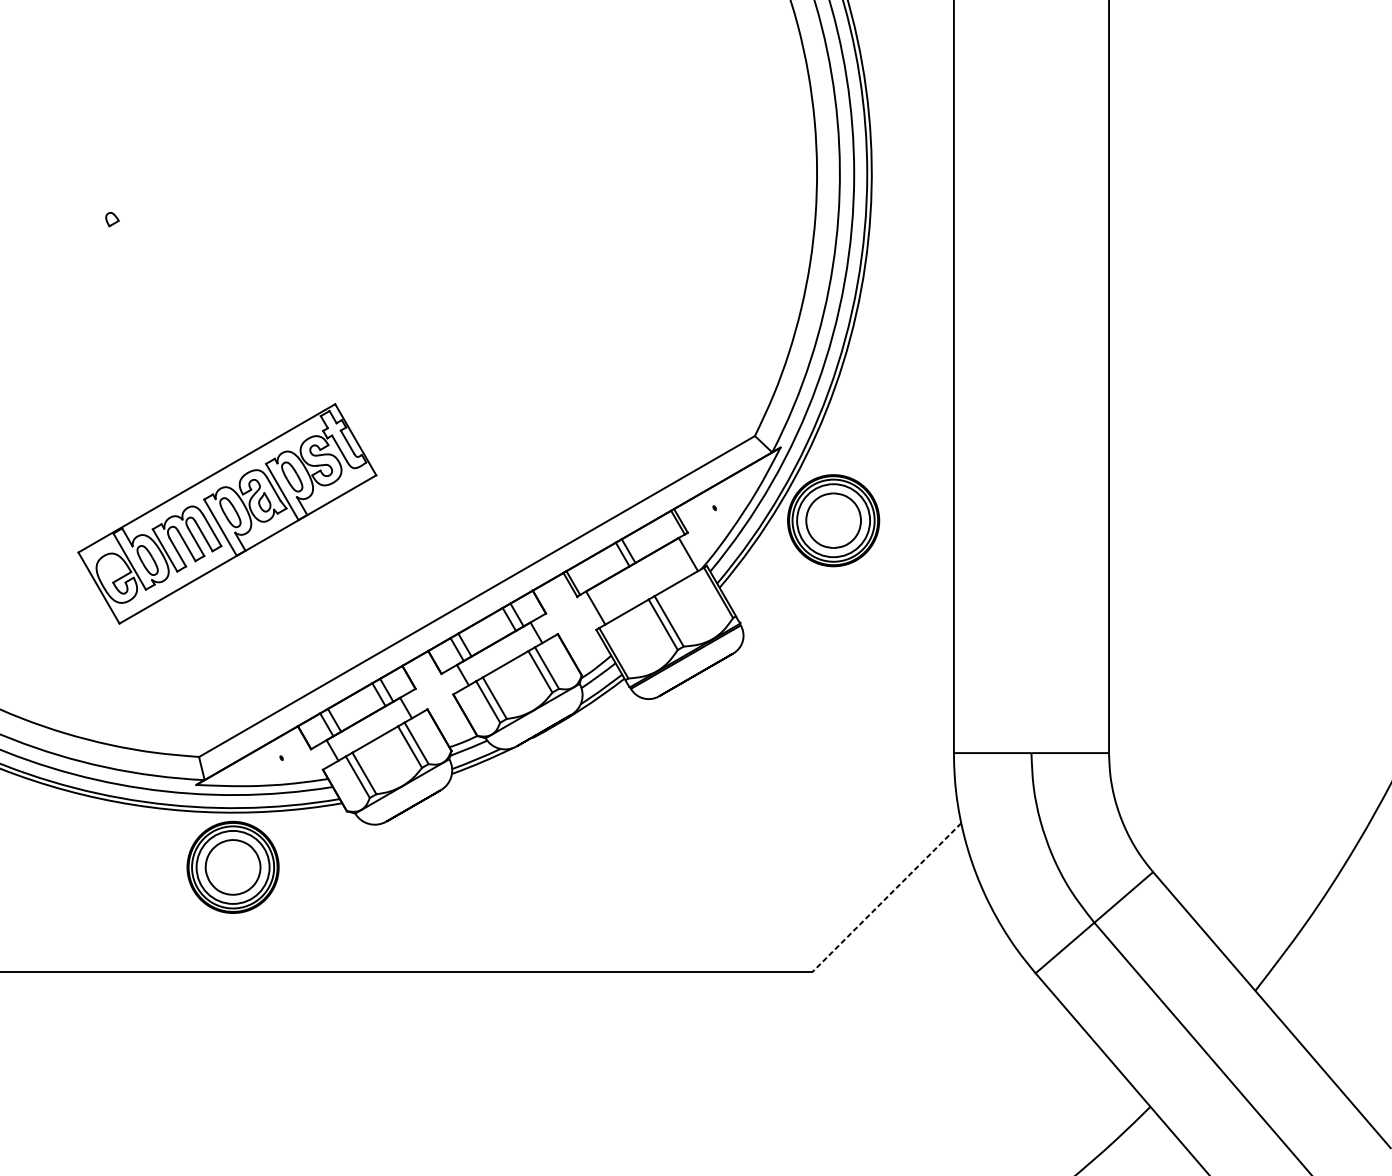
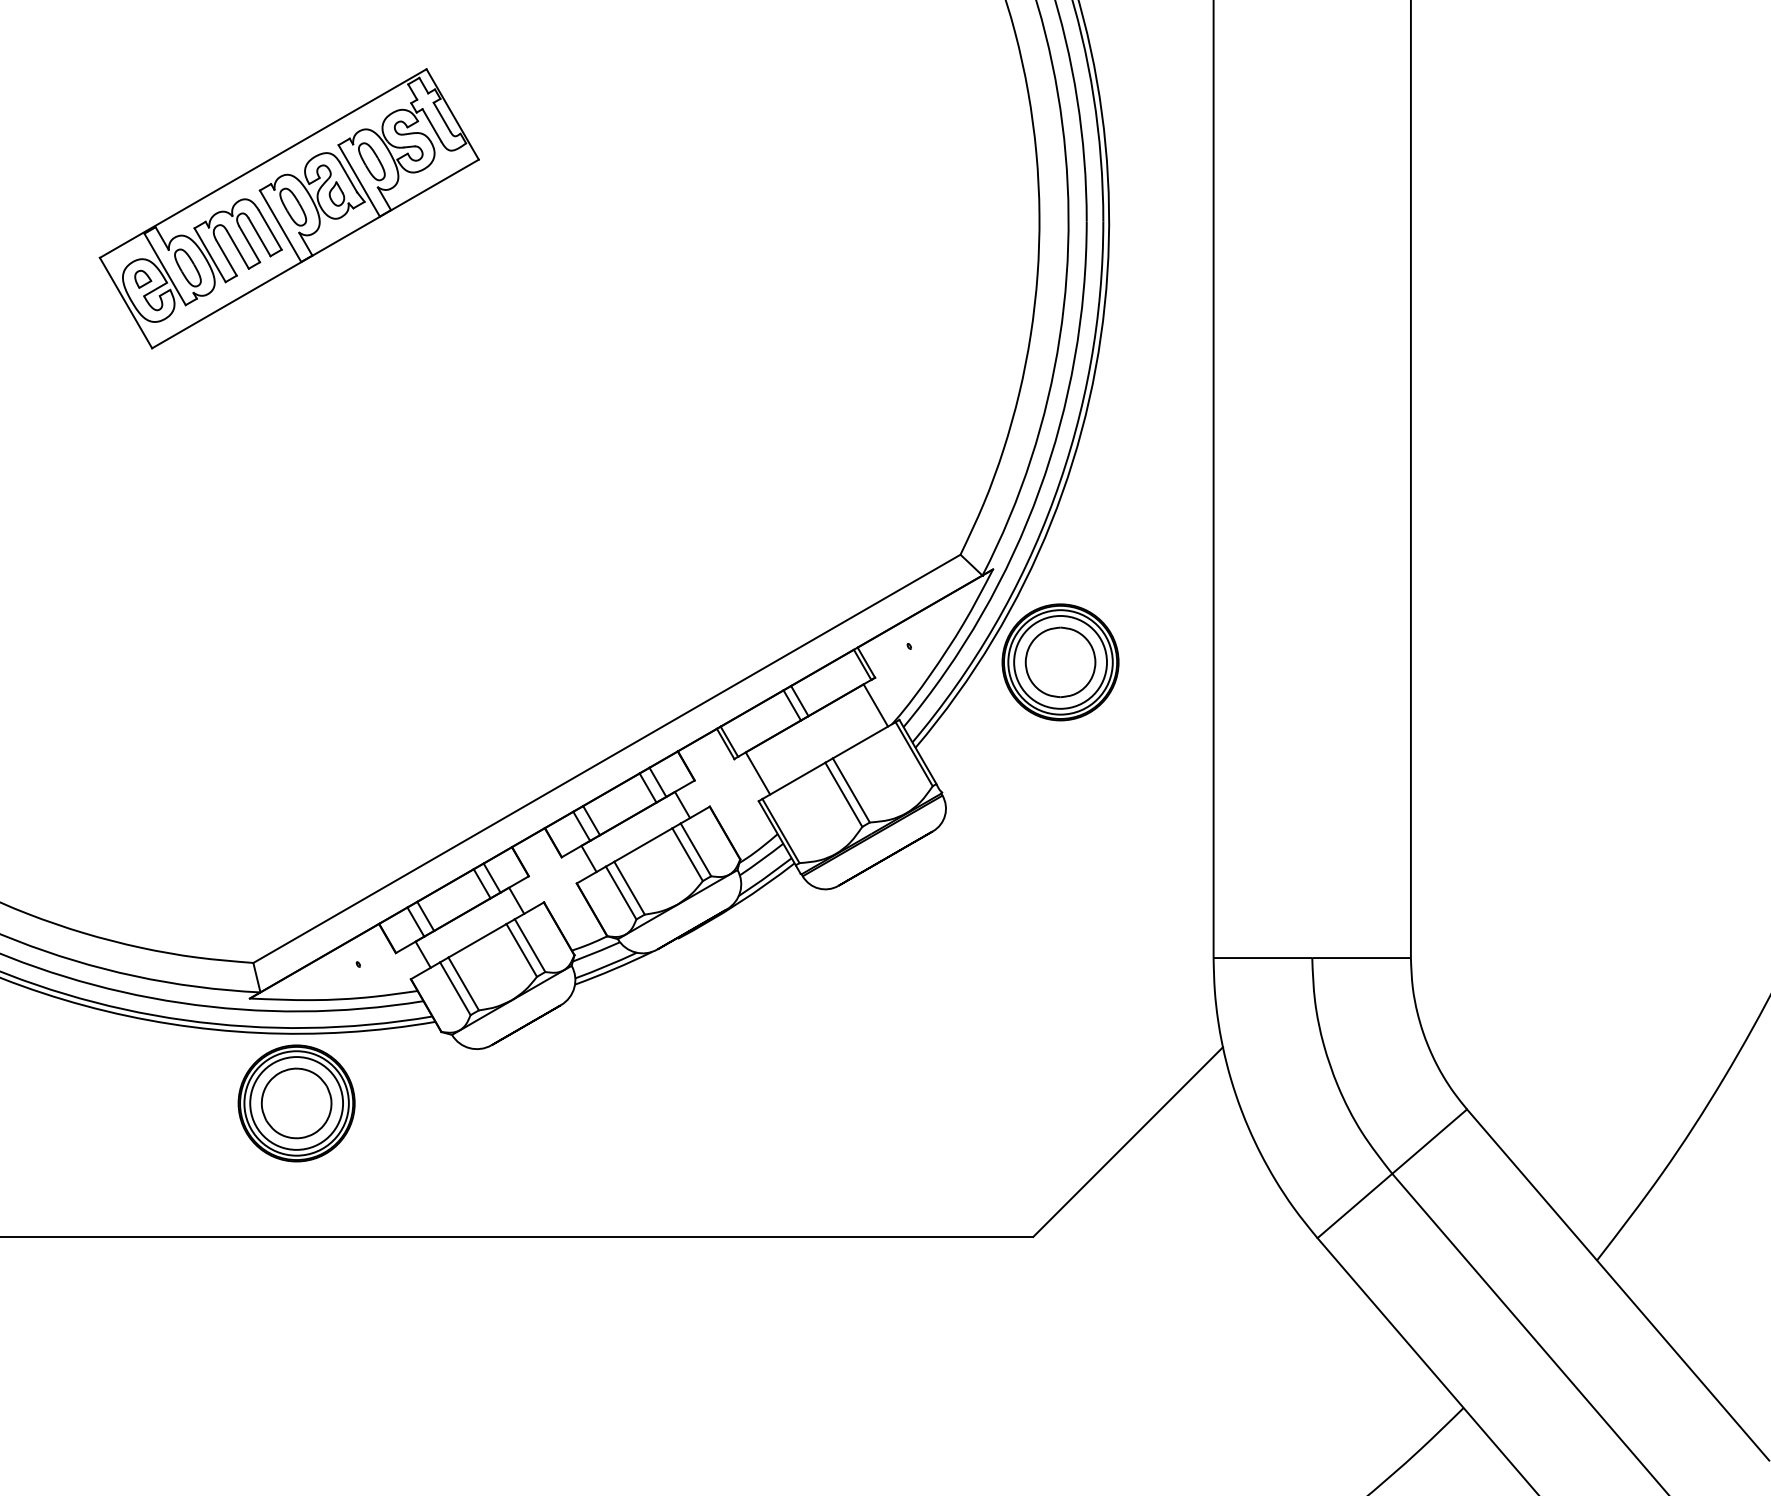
part: (226, 513) -> (288, 208), moved
line: (886, 898) -> (1127, 1142), dashed -> solid

